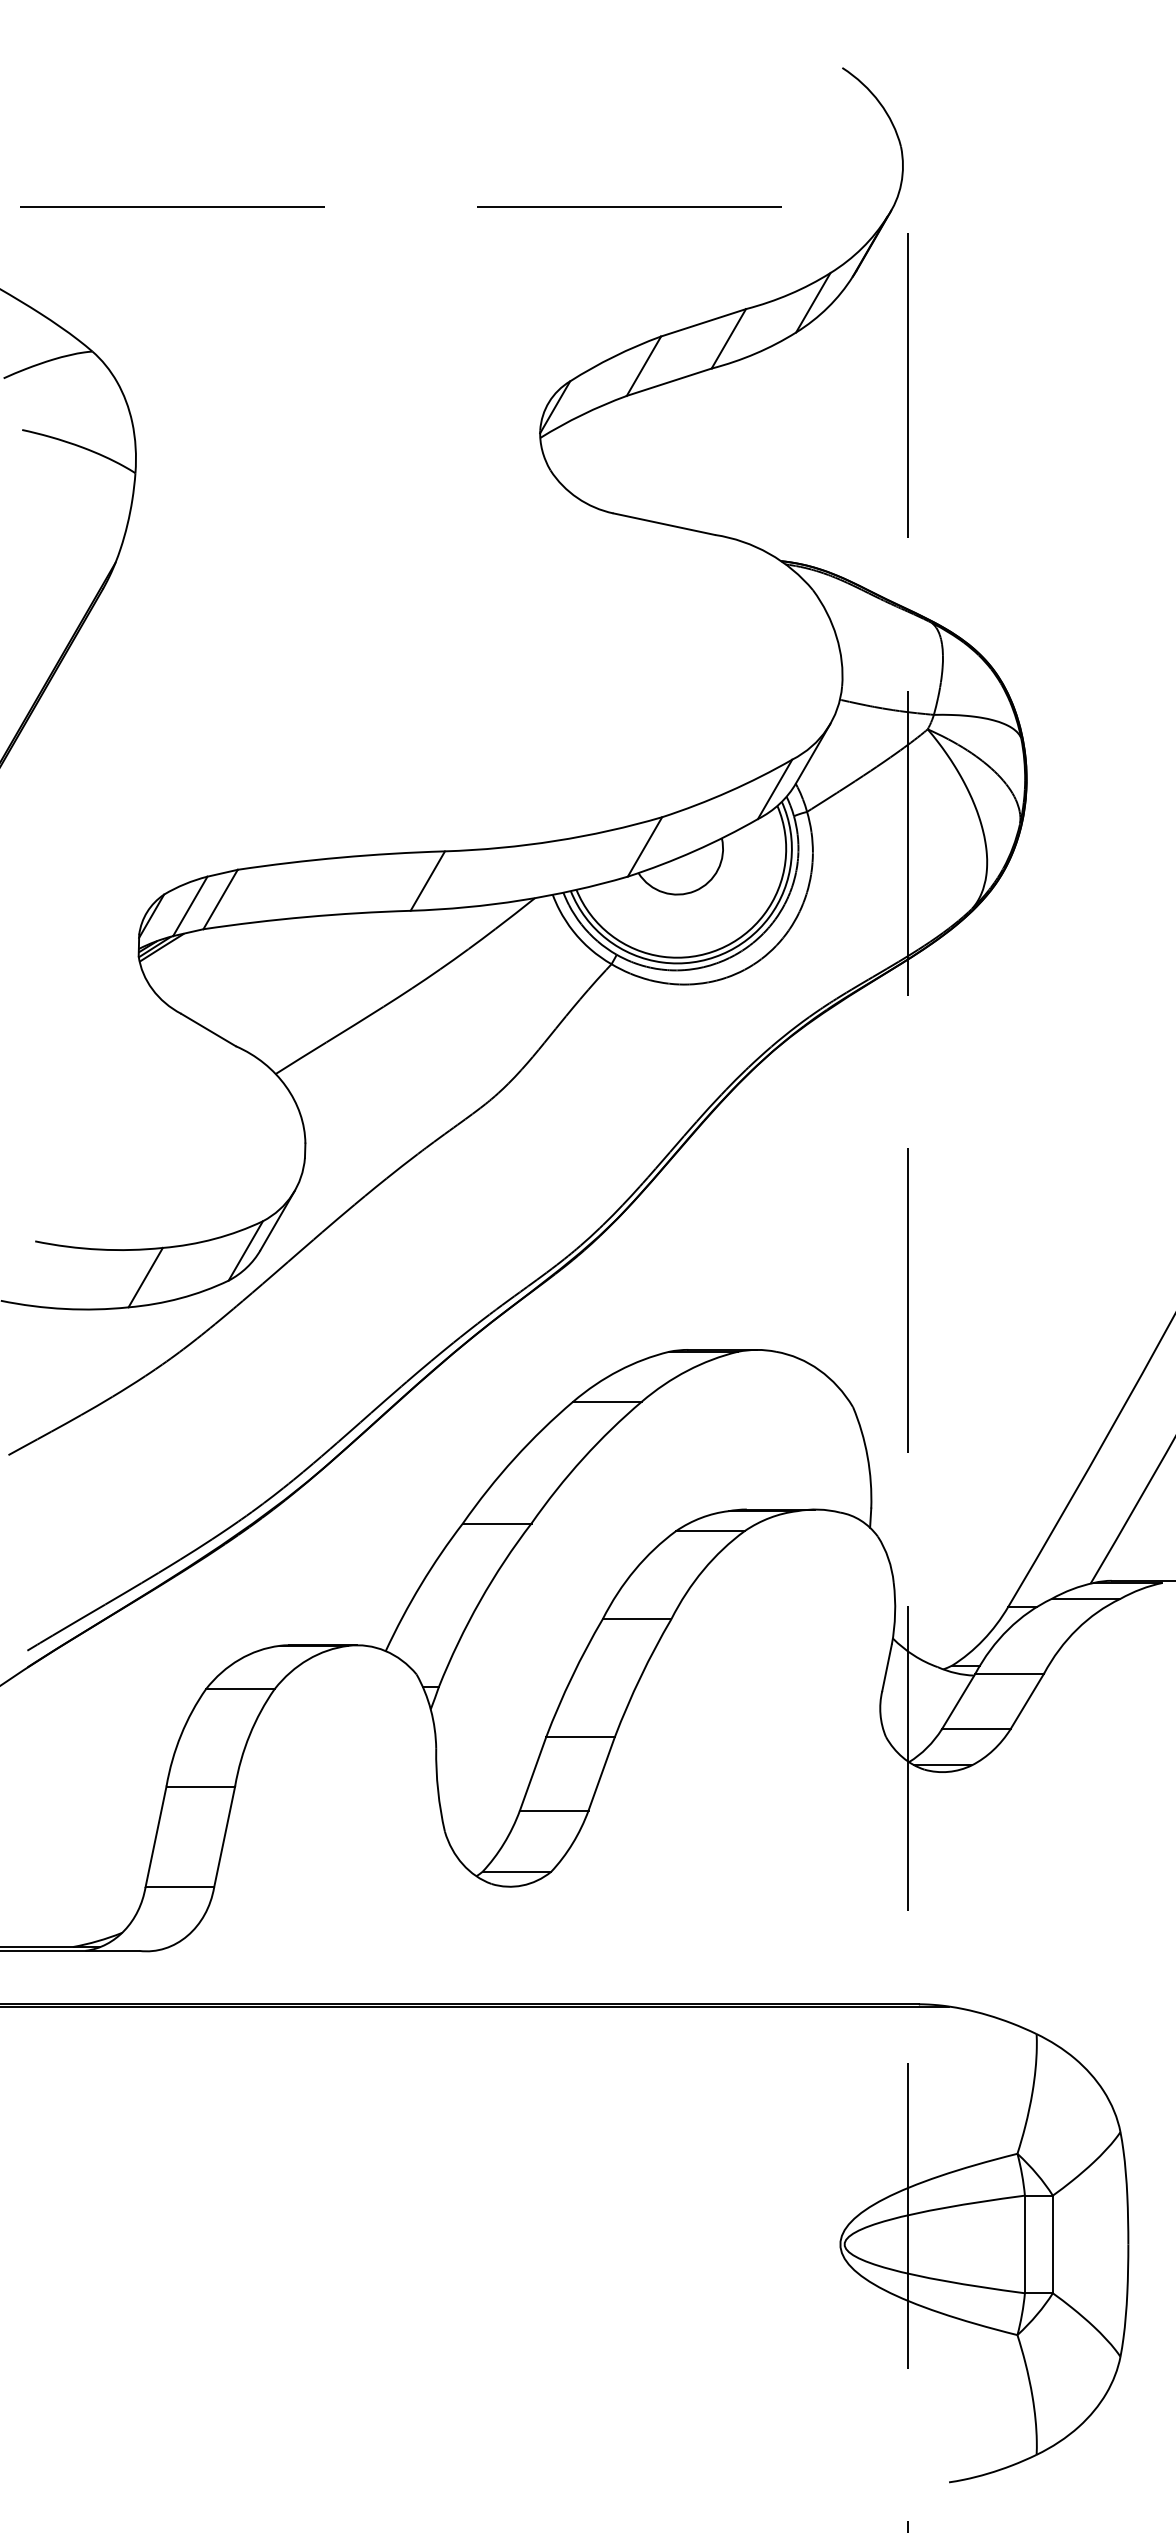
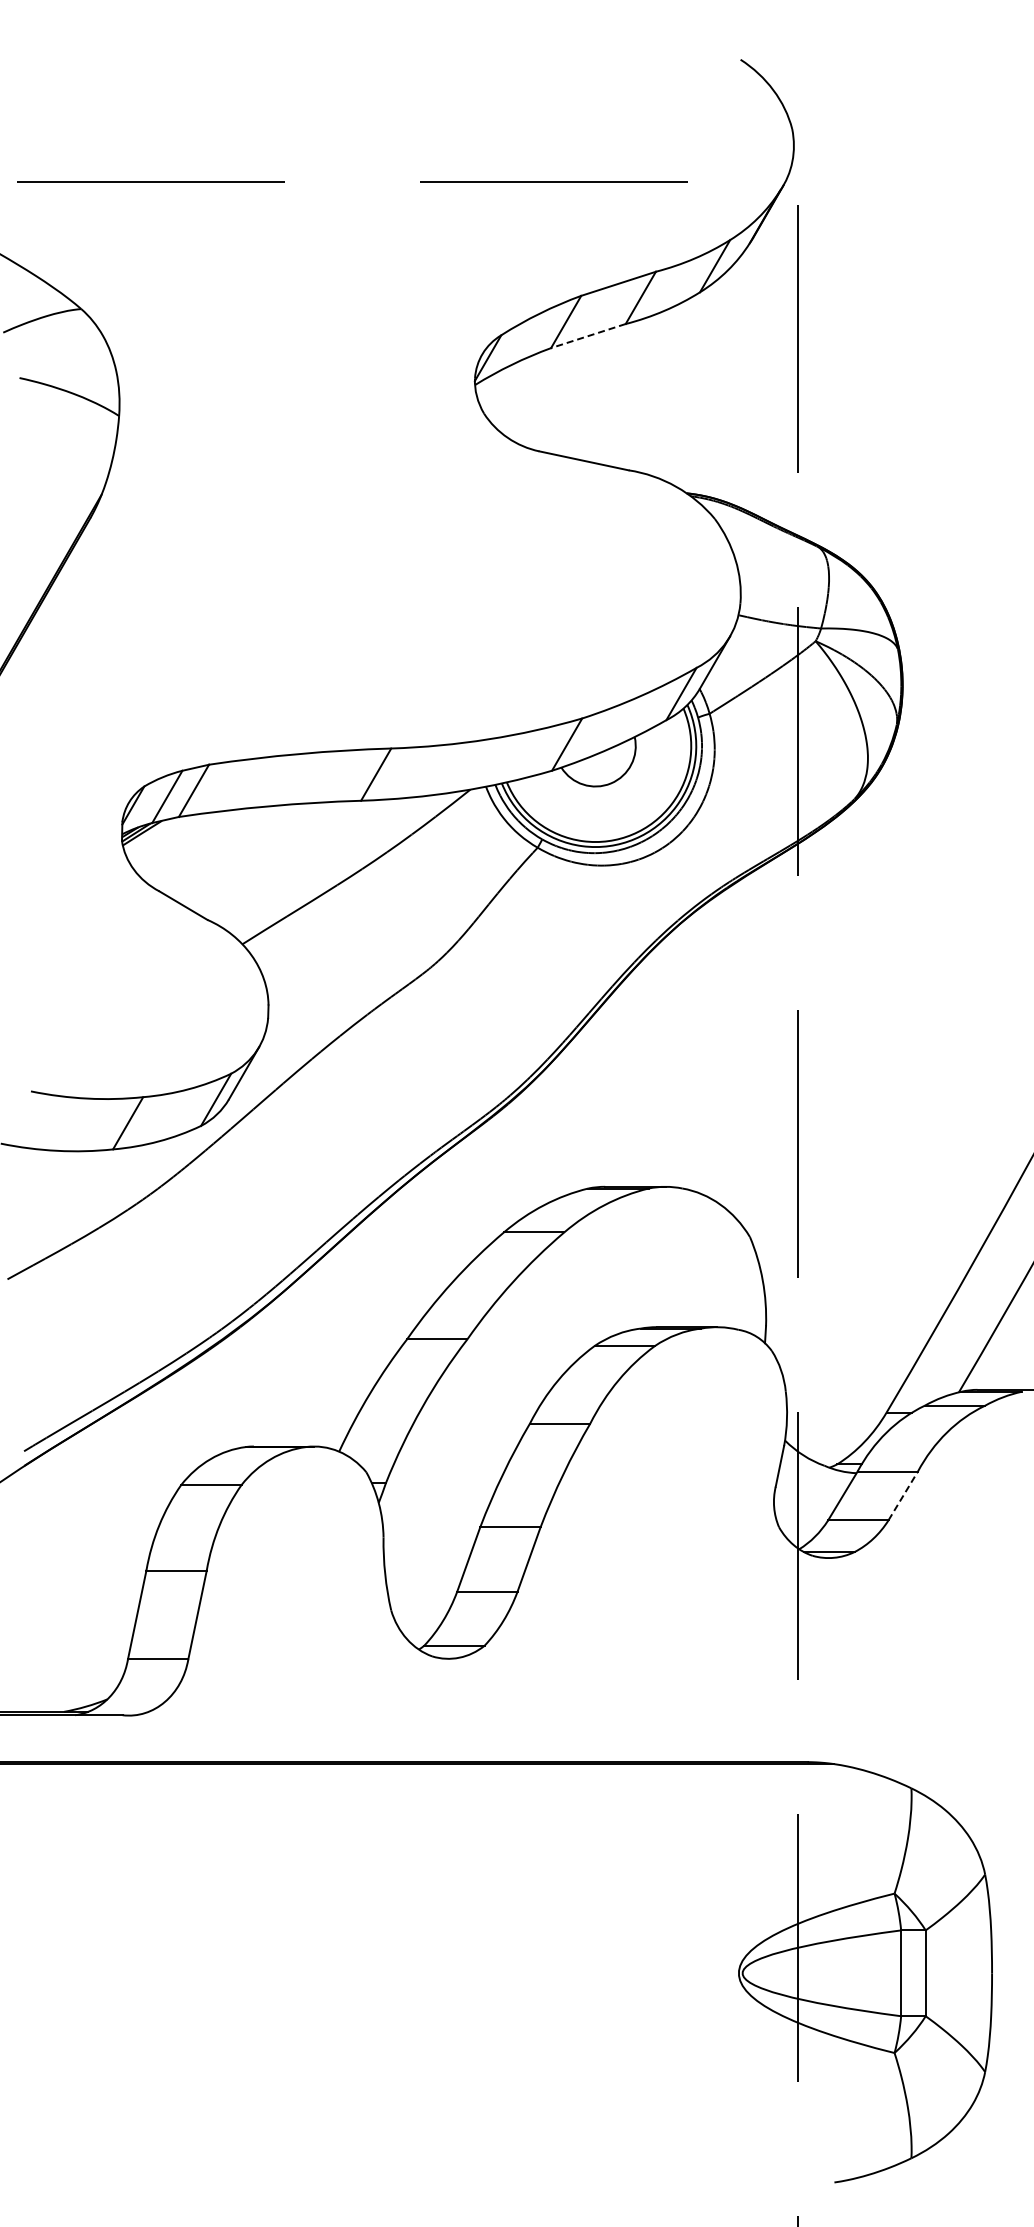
line: (668, 382) -> (587, 336), solid -> dashed
line: (1027, 1700) -> (903, 1495), solid -> dashed

